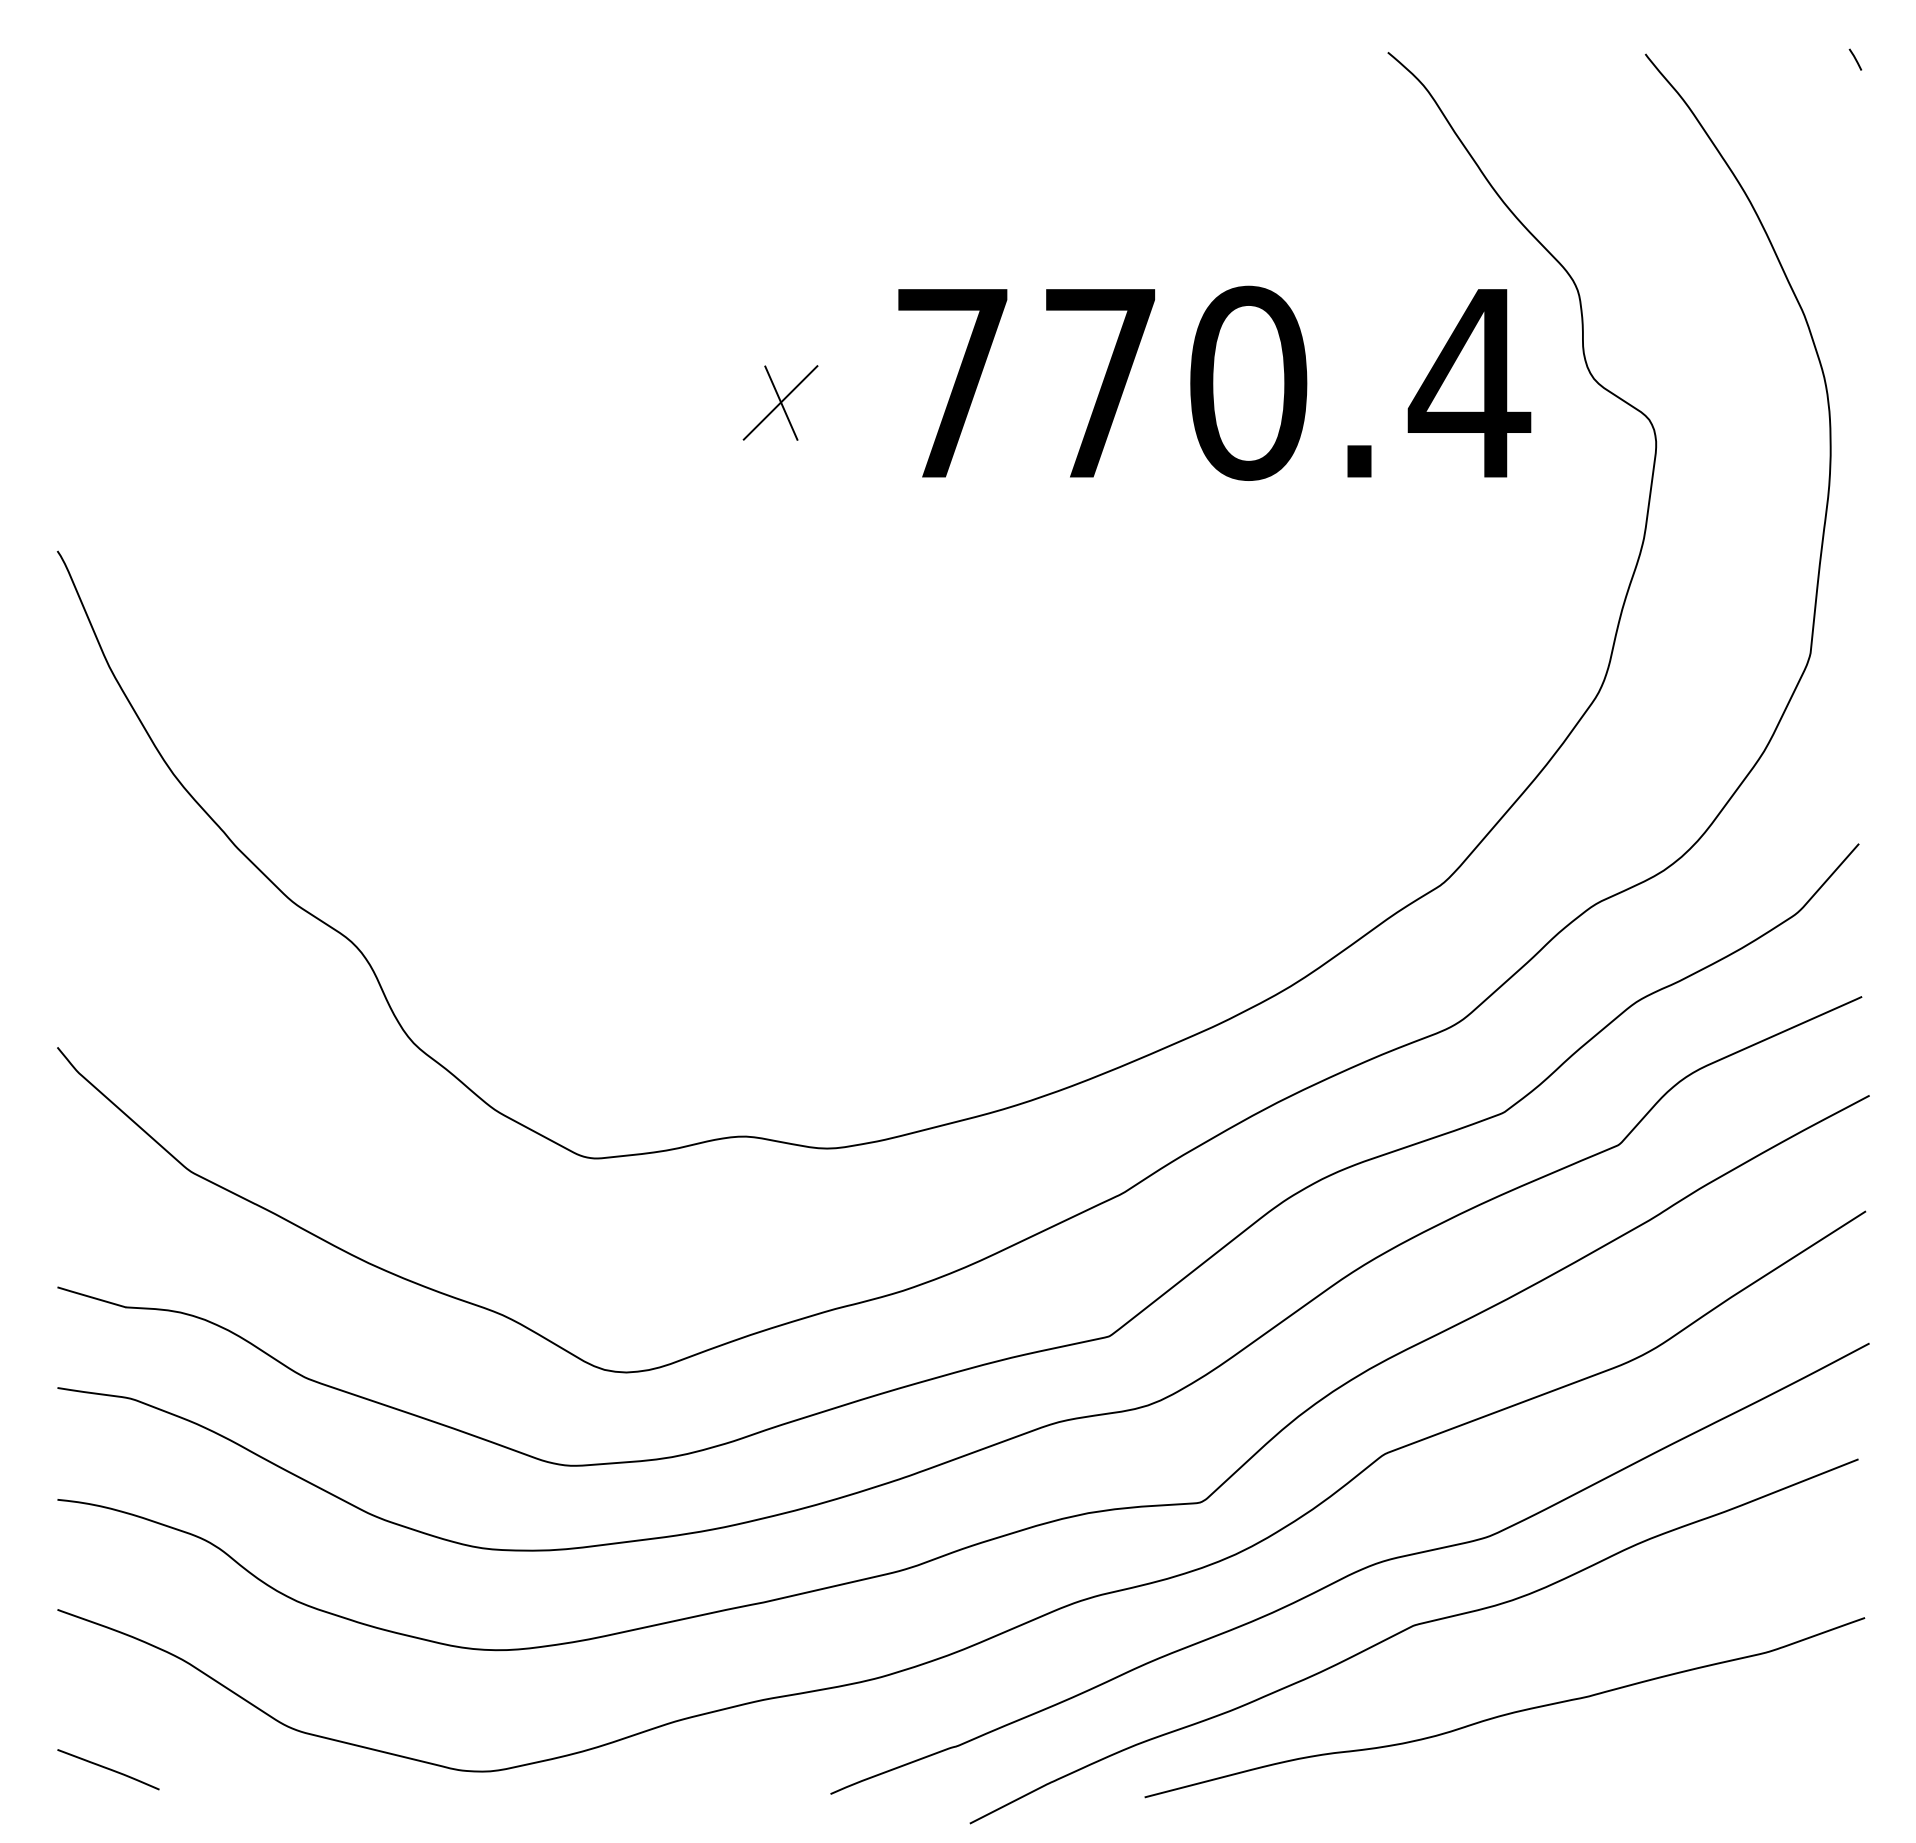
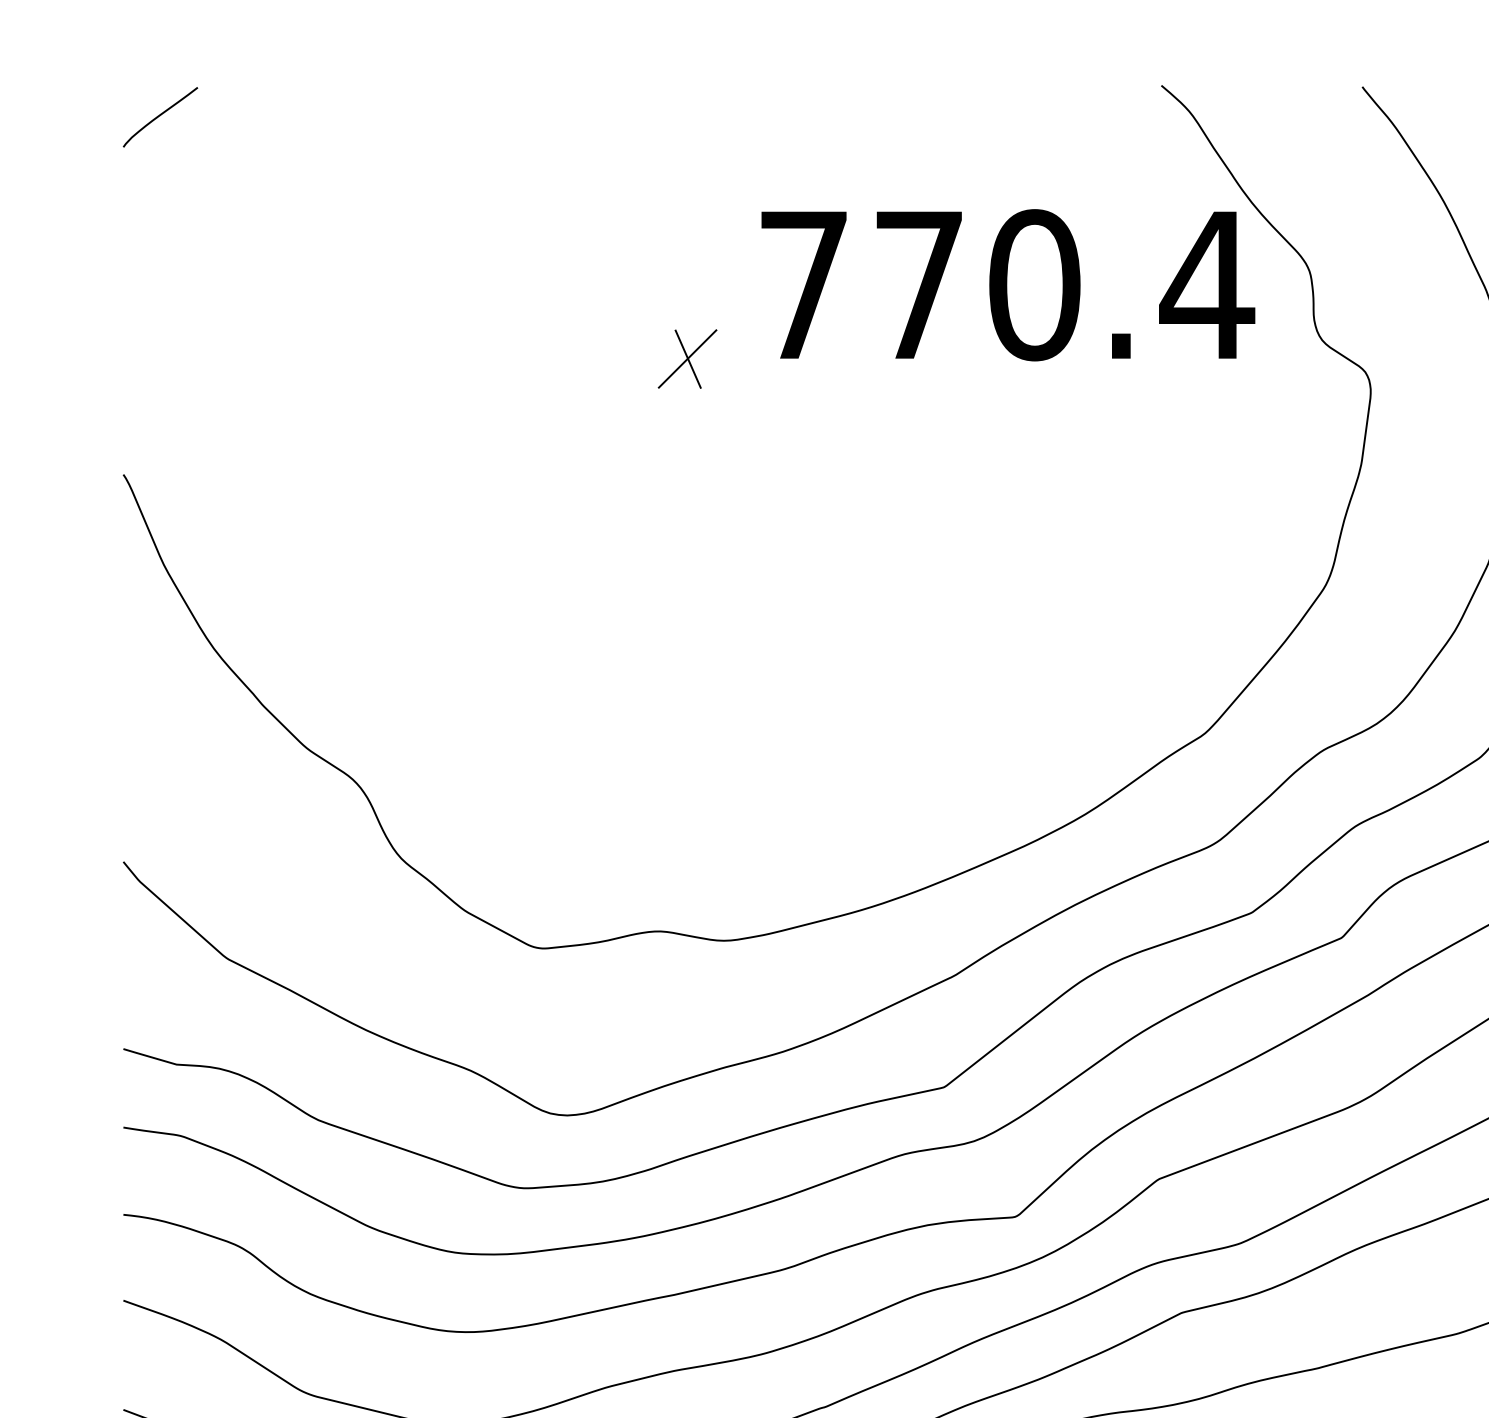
curve: (104, 91) -> (160, 116), added
text: (1214, 382) -> (1008, 284), moved

